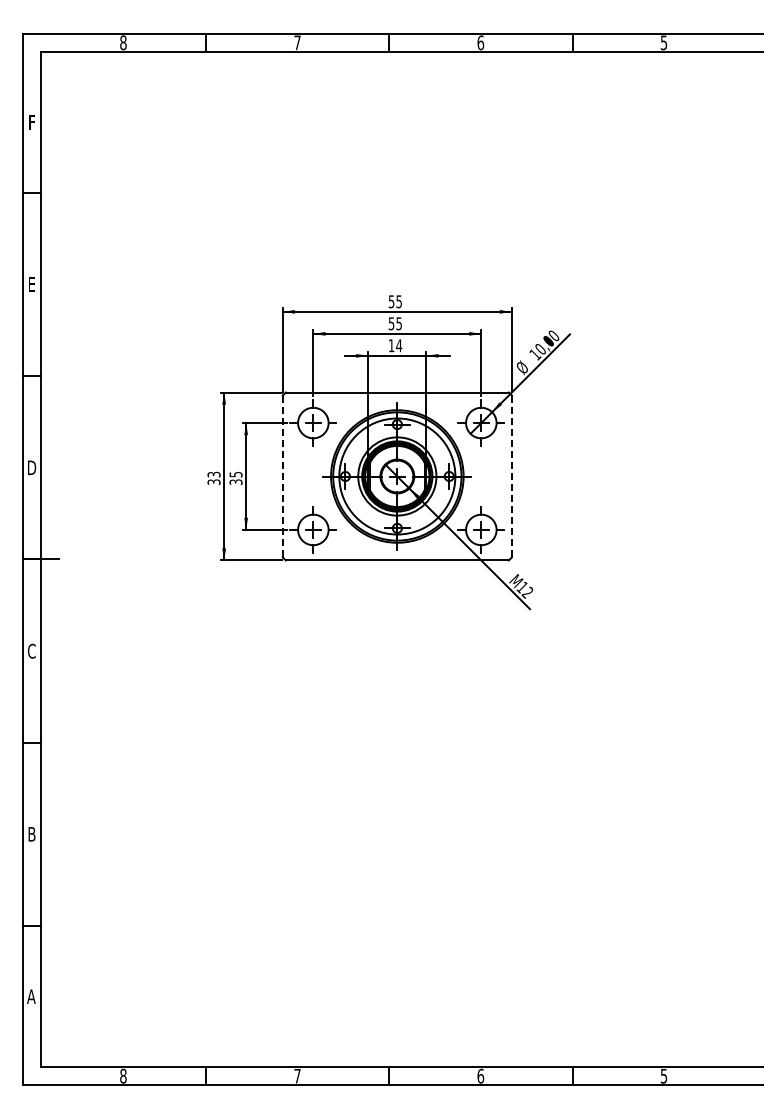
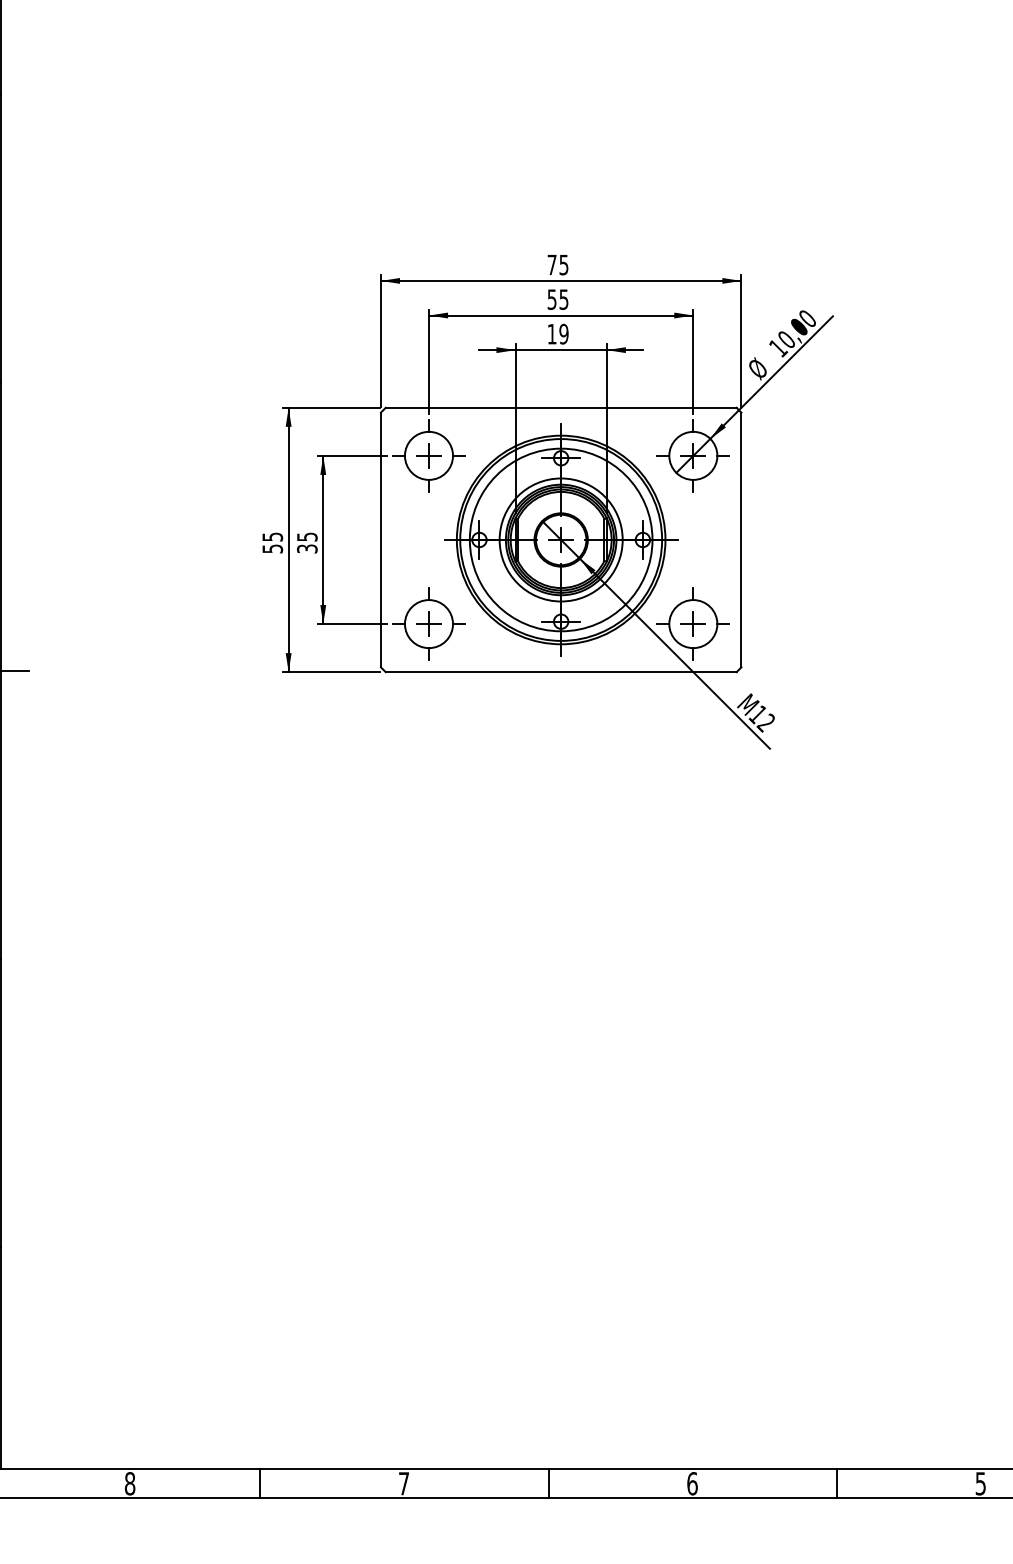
text: (391, 301) -> (551, 264), 55 -> 75
text: (399, 345) -> (564, 333), 14 -> 19
line: (282, 476) -> (380, 539), dashed -> solid
line: (511, 476) -> (740, 539), dashed -> solid
text: (213, 477) -> (271, 541), 33 -> 55

